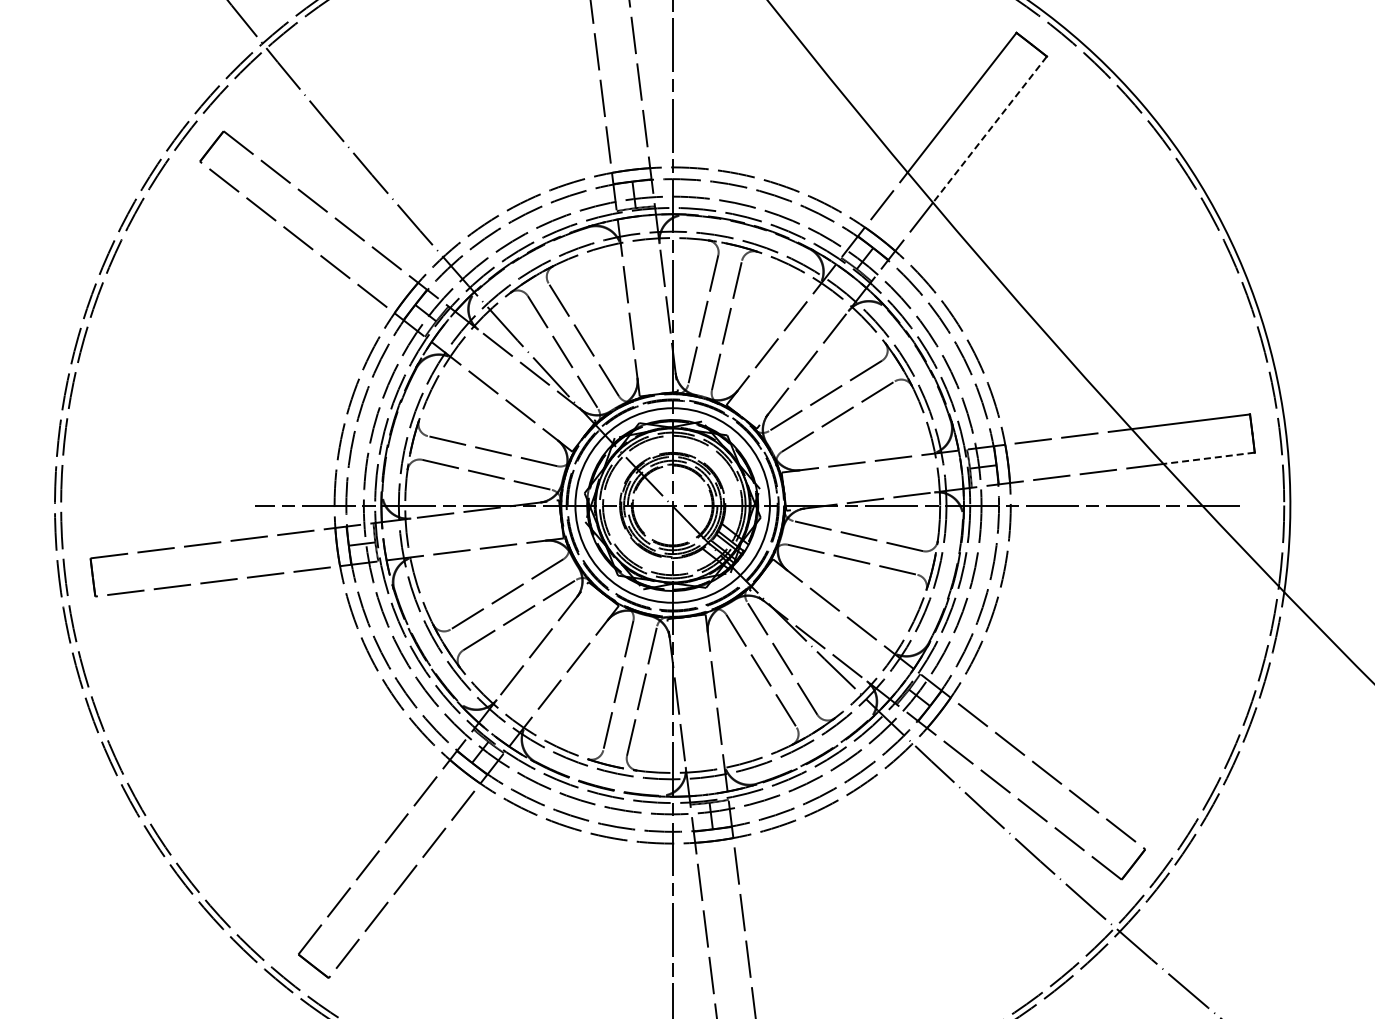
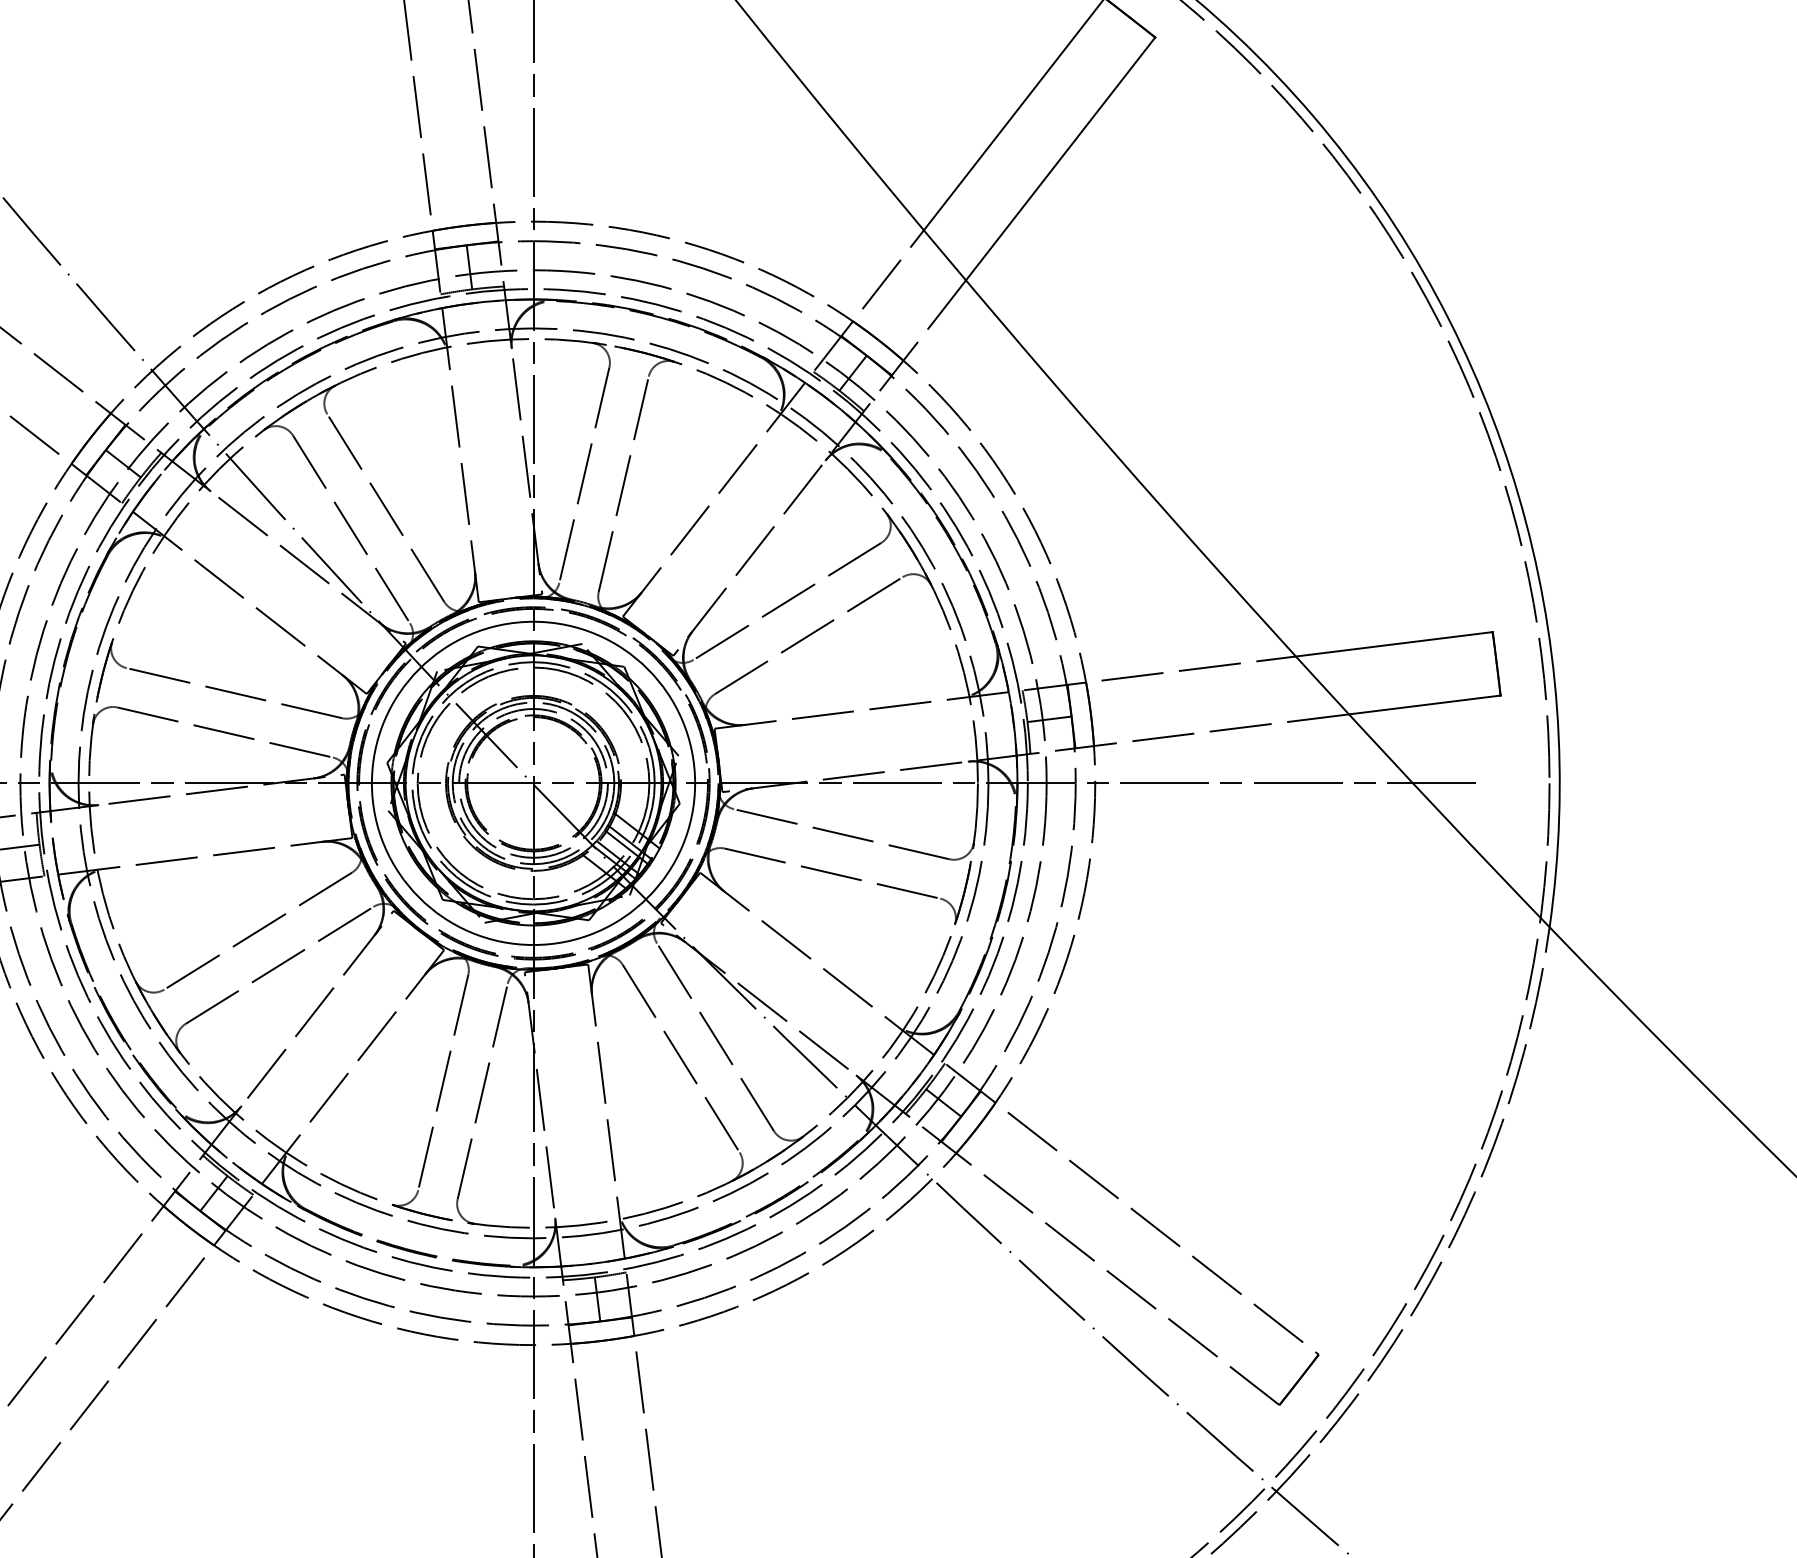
line: (989, 129) -> (1059, 158), dashed -> solid
line: (1209, 458) -> (1425, 705), dashed -> solid

